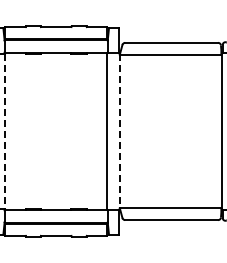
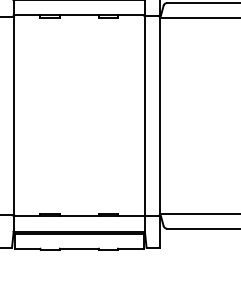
line: (4, 131) -> (13, 115), dashed -> solid
line: (119, 131) -> (159, 115), dashed -> solid

